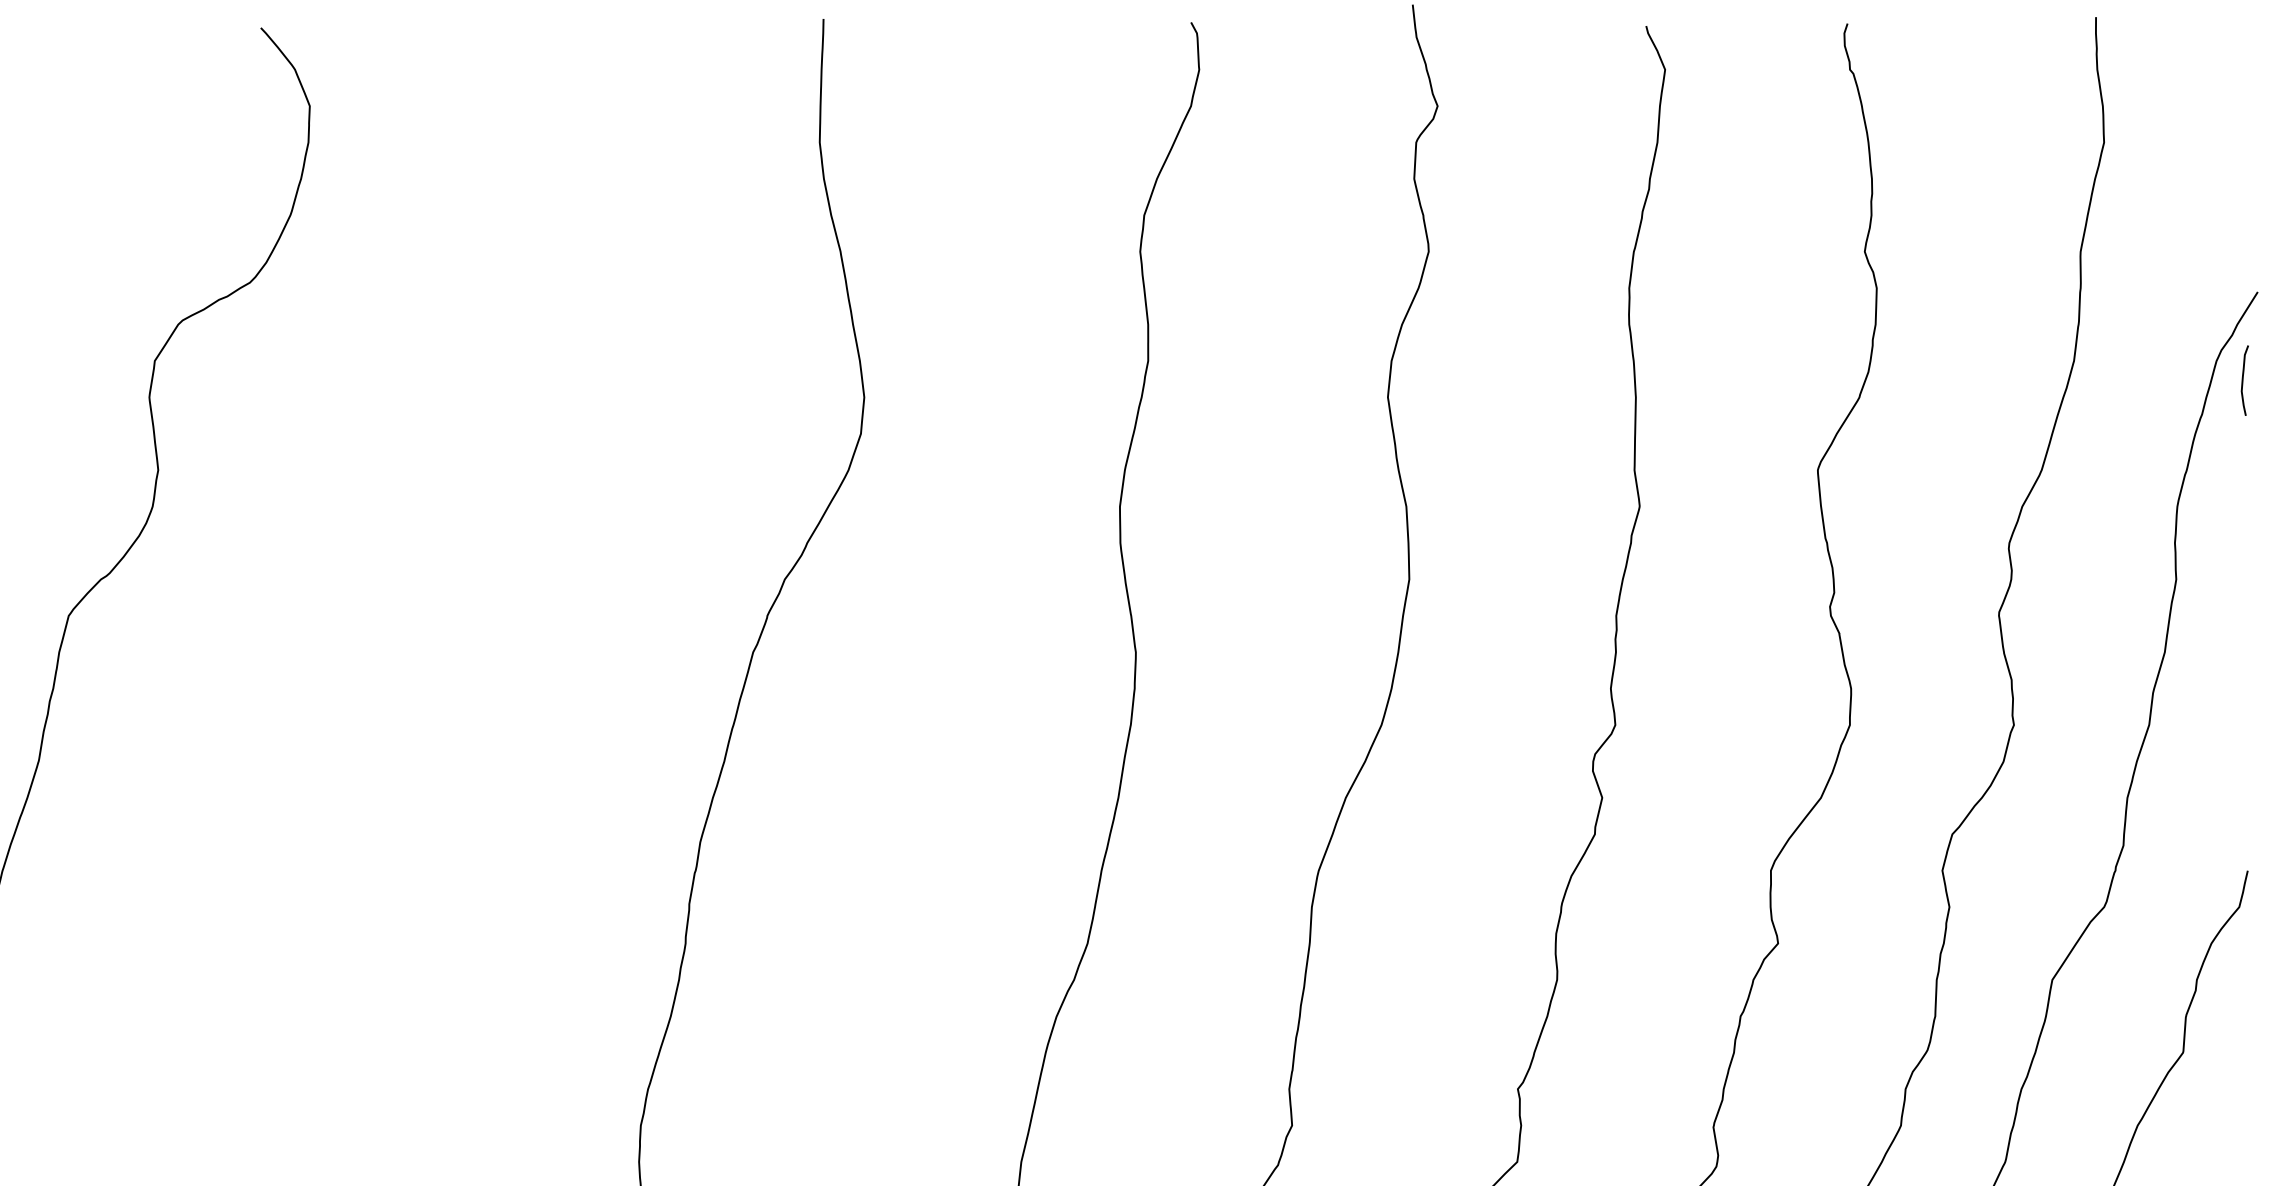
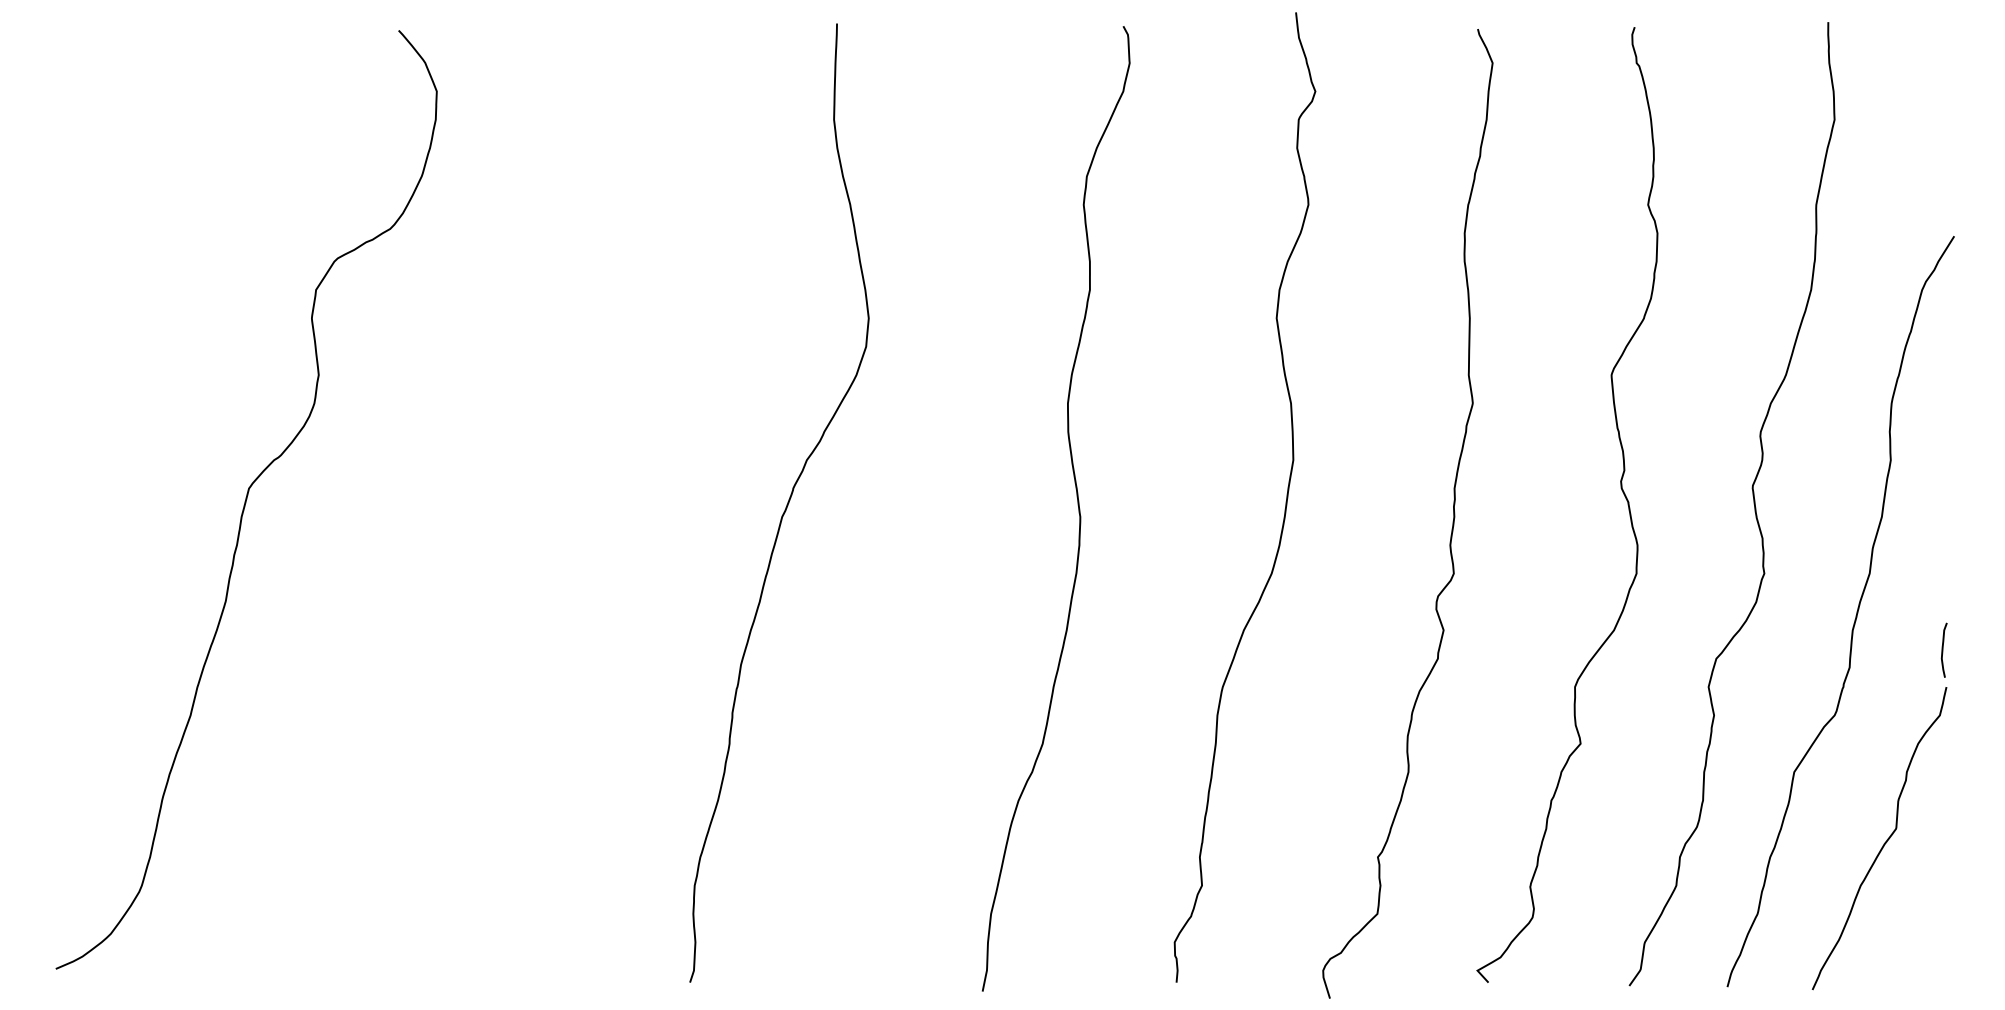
curve: (2243, 379) -> (1943, 649), moved

